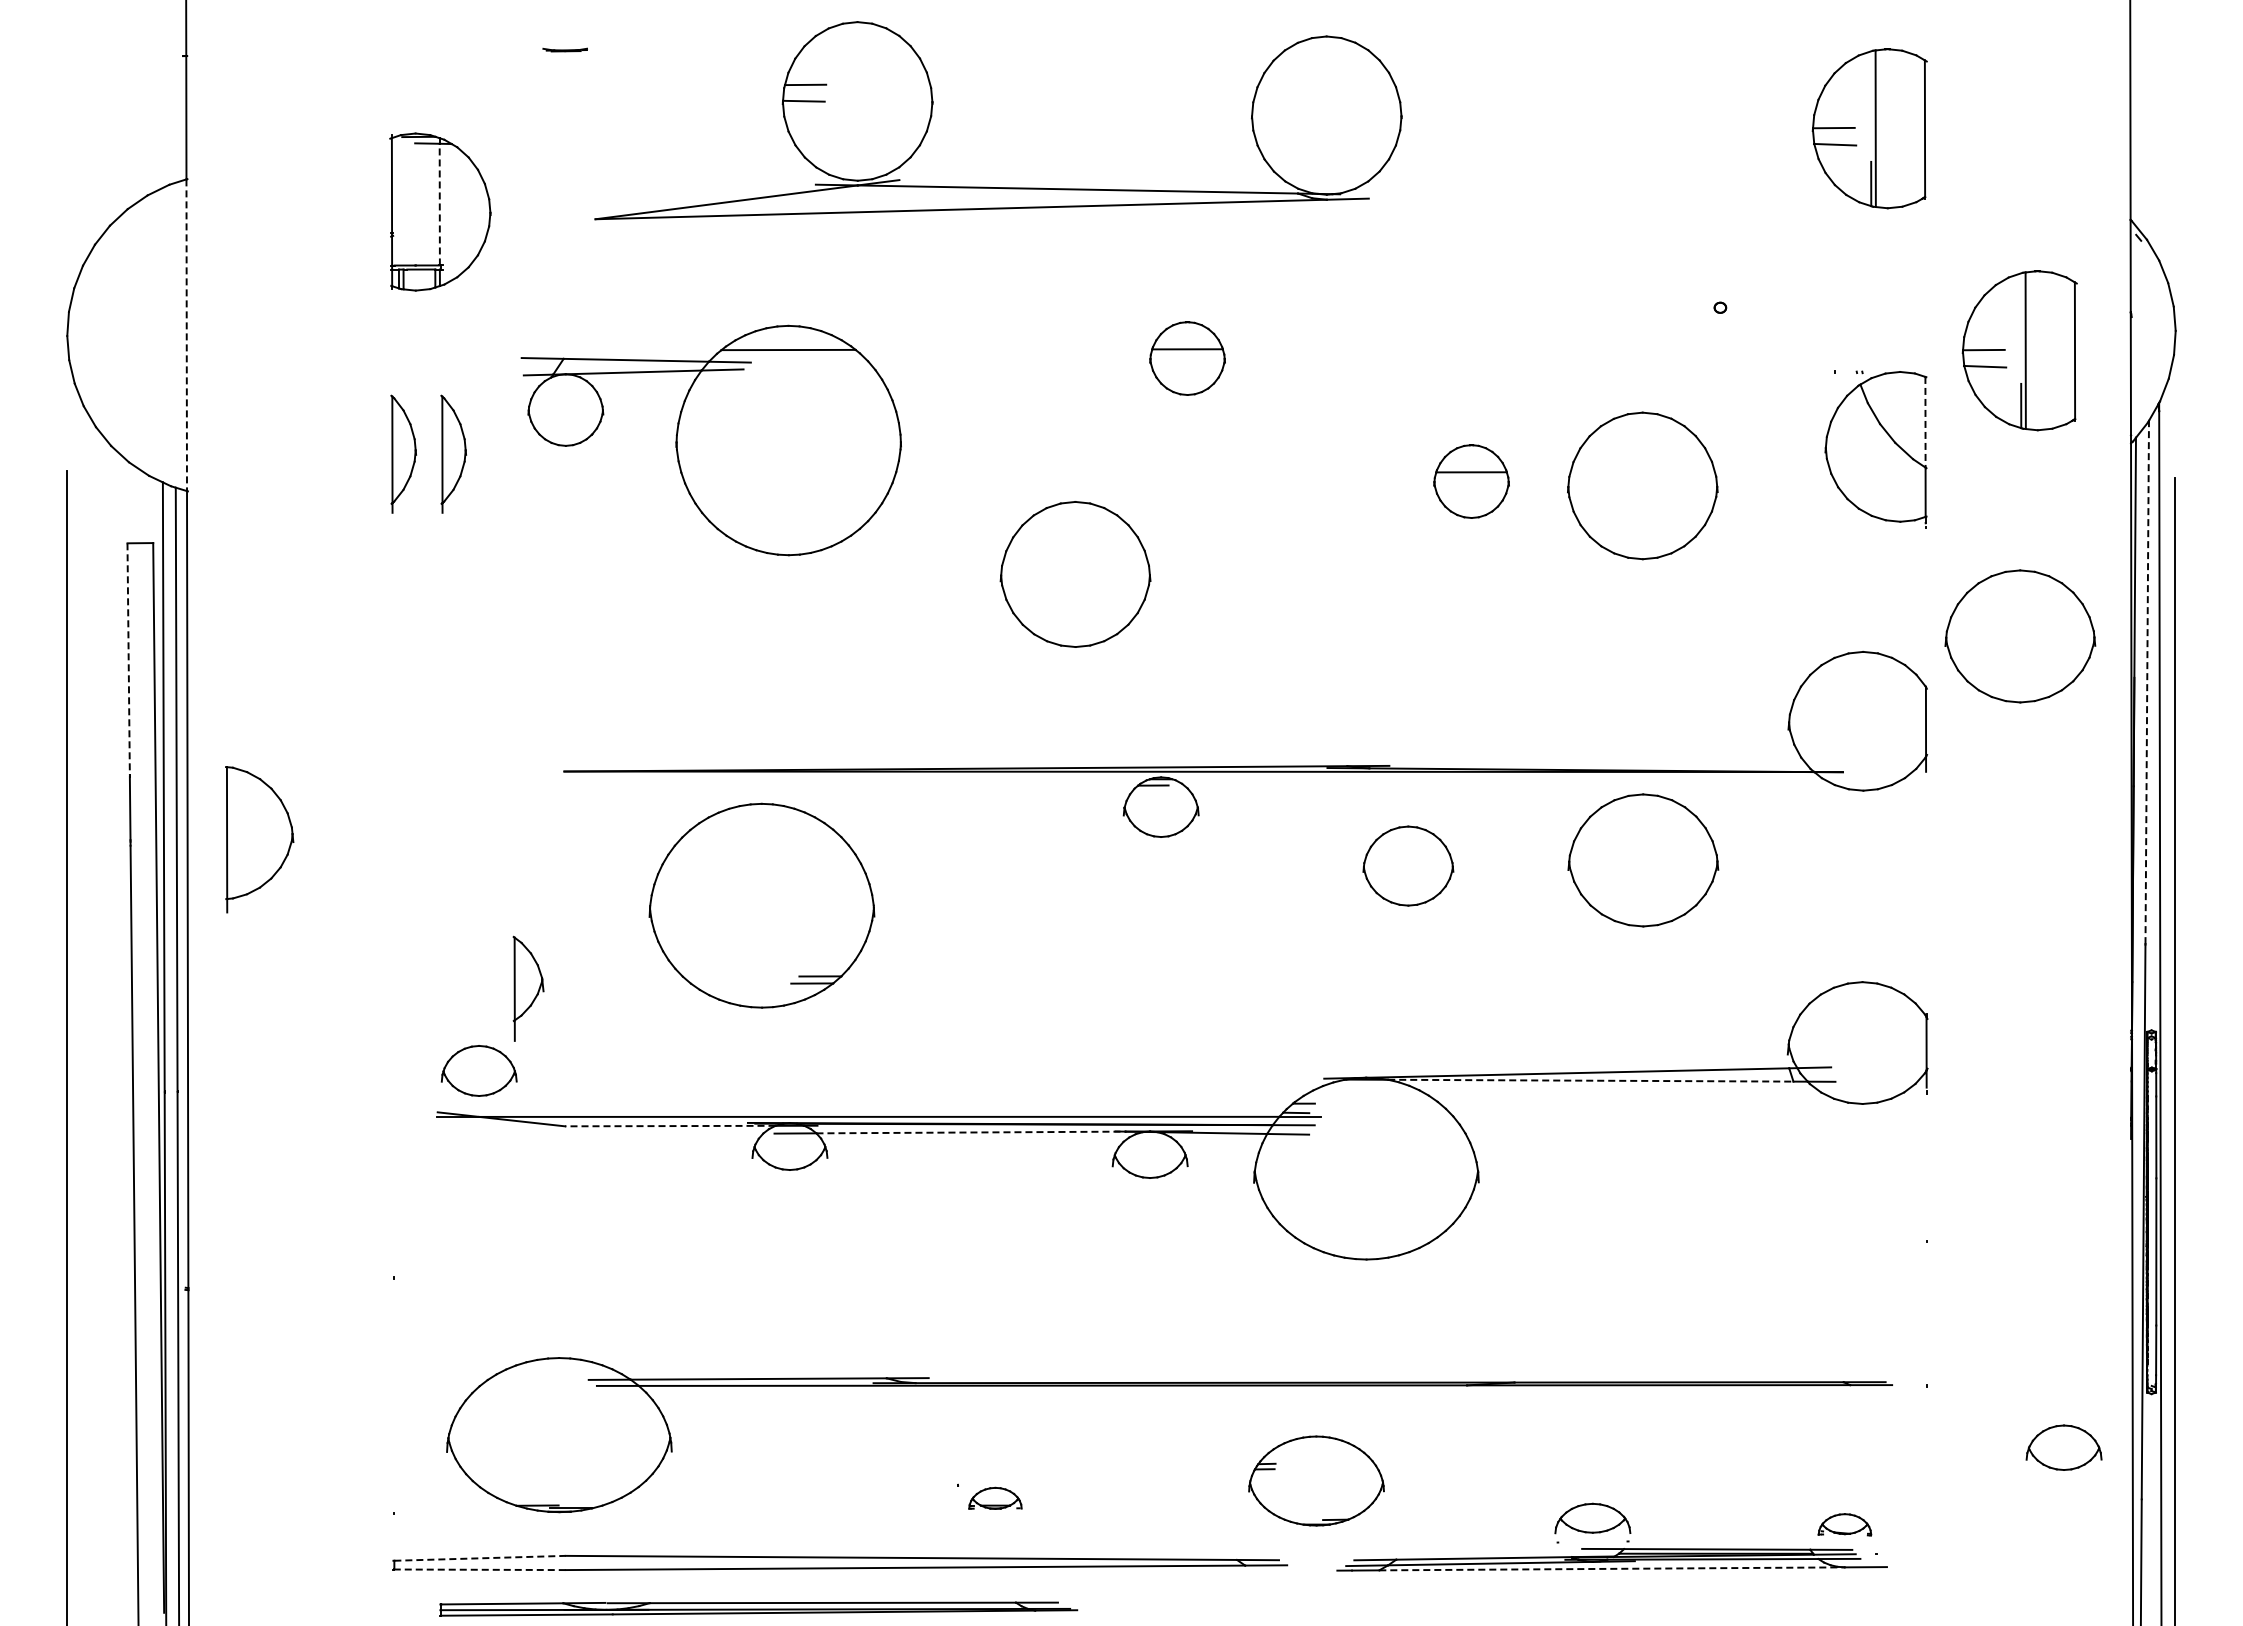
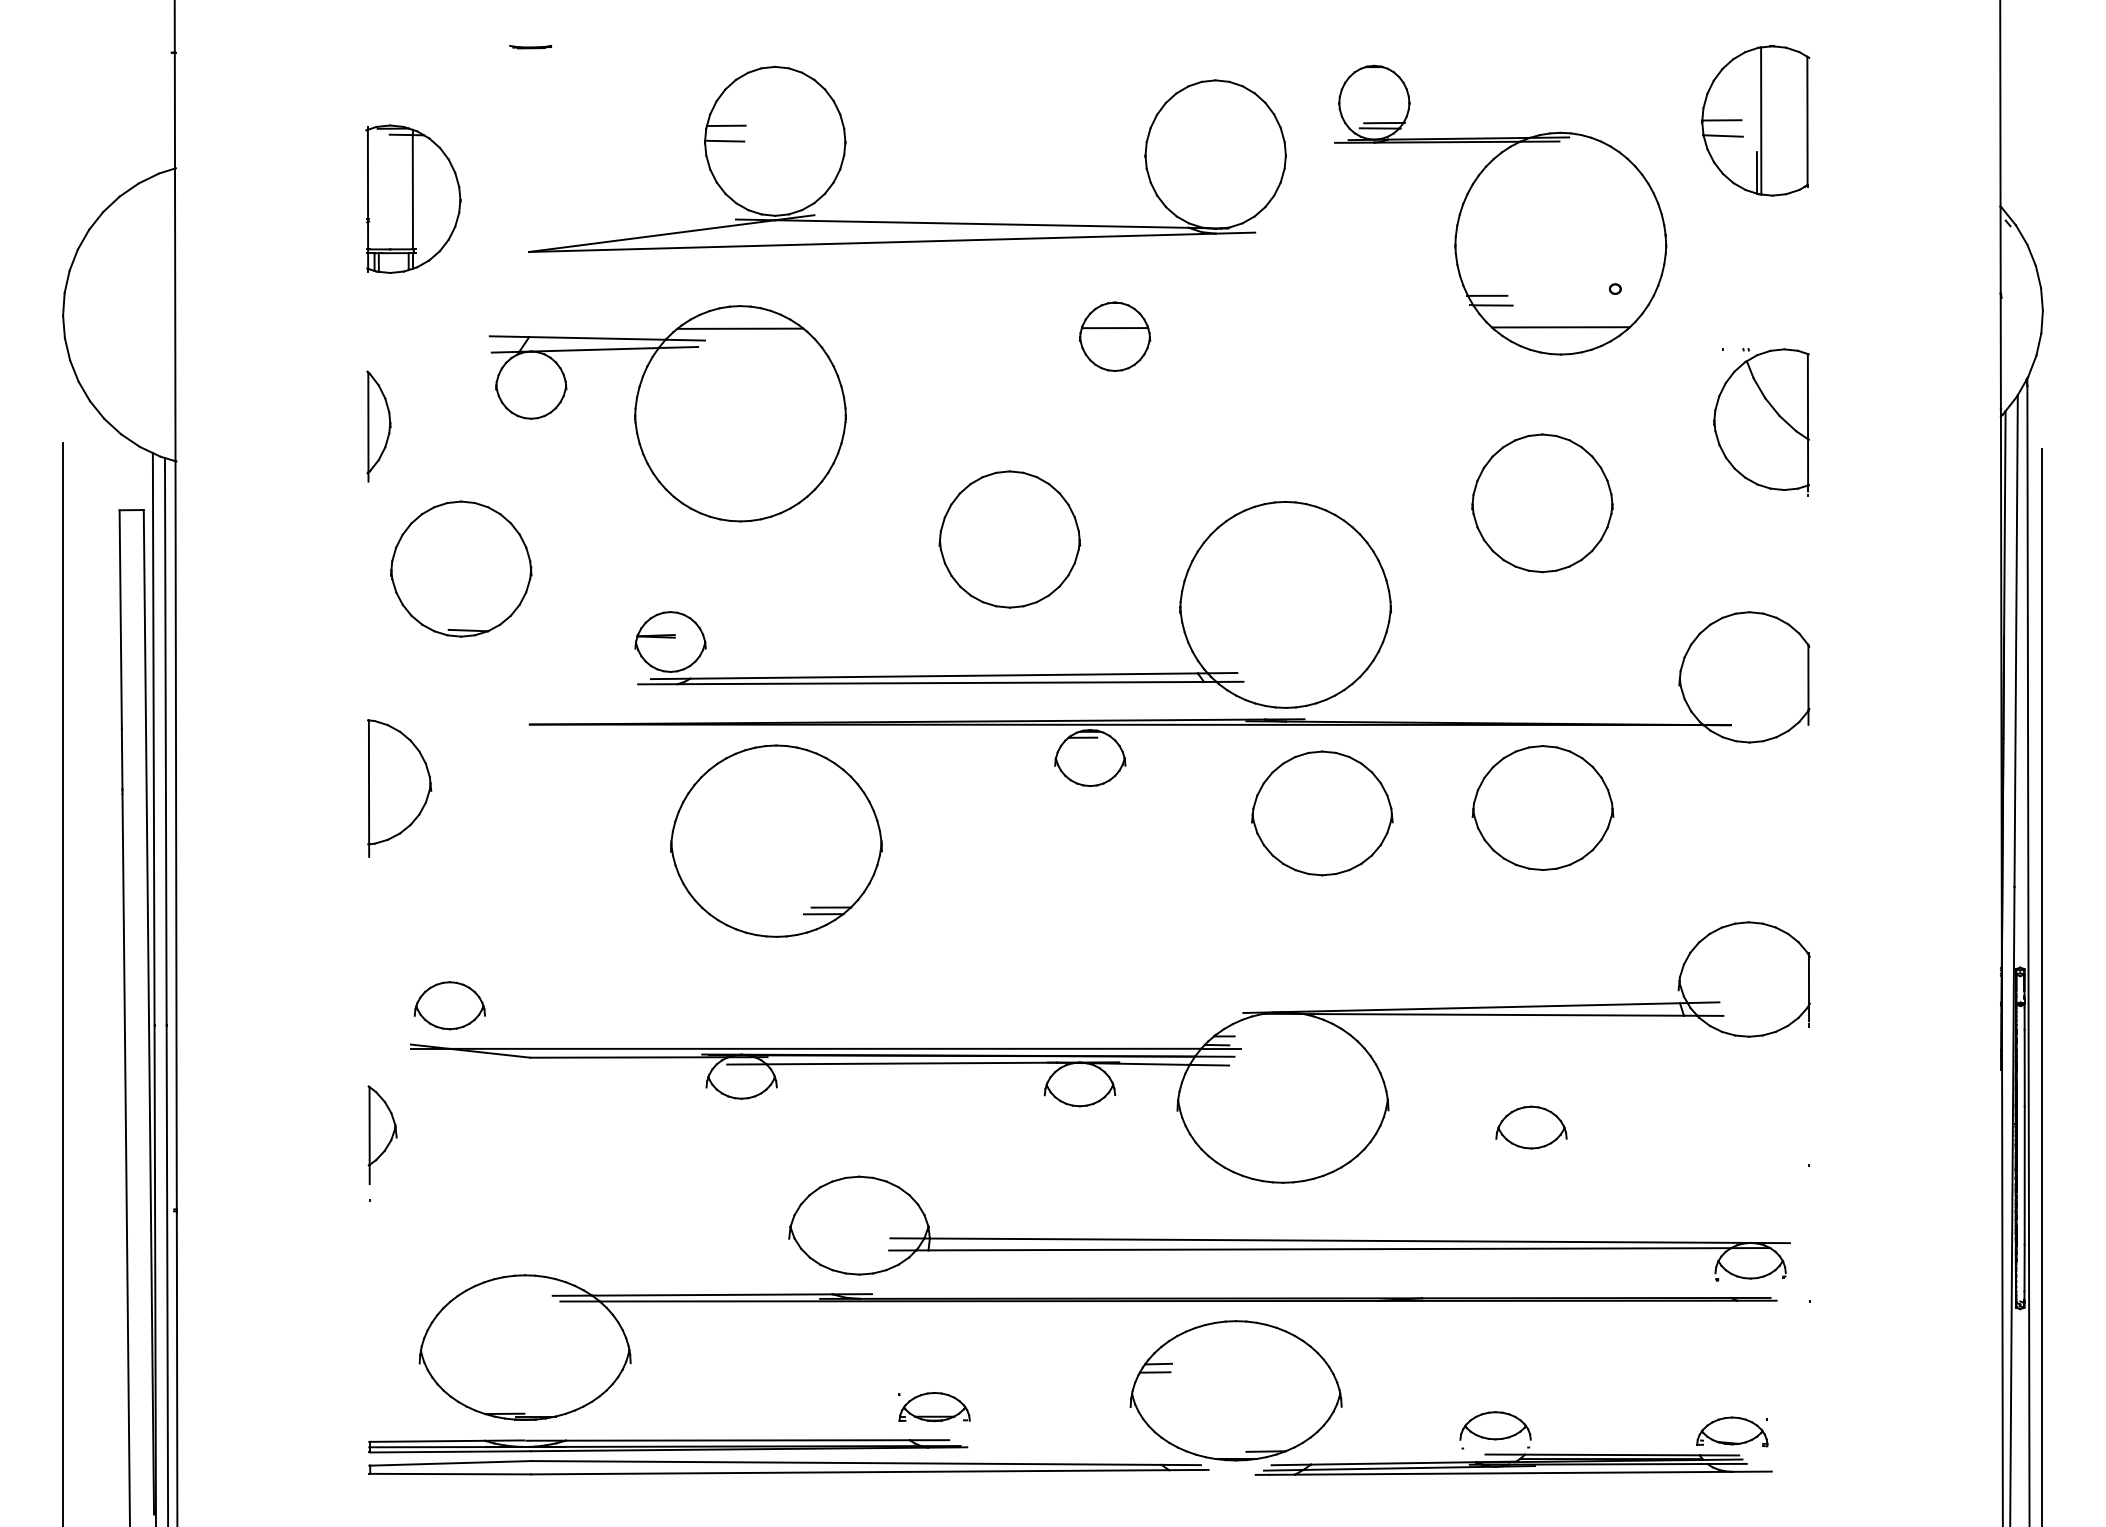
part: (932, 116) -> (845, 155), moved
line: (439, 204) -> (412, 192), dashed -> solid
part: (1598, 223) -> (1500, 209), added
line: (186, 335) -> (175, 315), dashed -> solid
part: (2019, 350) -> (1896, 329), removed
line: (1925, 422) -> (1807, 396), dashed -> solid
part: (453, 453) -> (425, 425), removed
part: (1471, 481) -> (1381, 452), removed
part: (1642, 485) -> (1542, 502), moved
part: (491, 605) -> (461, 568), added
part: (2020, 636) -> (1897, 597), removed
line: (128, 659) -> (120, 619), dashed -> solid
line: (2147, 682) -> (2016, 640), dashed -> solid
part: (1078, 718) -> (1012, 674), added
part: (259, 839) -> (399, 788), moved
part: (1408, 865) -> (1322, 812), size x1.67
part: (761, 905) -> (775, 840), moved
part: (528, 988) -> (382, 1134), moved
line: (1590, 1080) -> (1493, 1014), dashed -> solid
line: (669, 1126) -> (628, 1057), dashed -> solid
line: (971, 1132) -> (912, 1063), dashed -> solid
part: (1373, 1320) -> (1289, 1240), added
part: (2063, 1447) -> (1530, 1127), moved
part: (1316, 1480) -> (1236, 1390), size x1.67
part: (995, 1498) -> (934, 1407), size x1.43
part: (1844, 1524) -> (1731, 1431), size x1.43
line: (480, 1558) -> (451, 1463), dashed -> solid
line: (1612, 1568) -> (1514, 1472), dashed -> solid
line: (480, 1569) -> (451, 1473), dashed -> solid
part: (758, 1608) -> (668, 1445), moved

